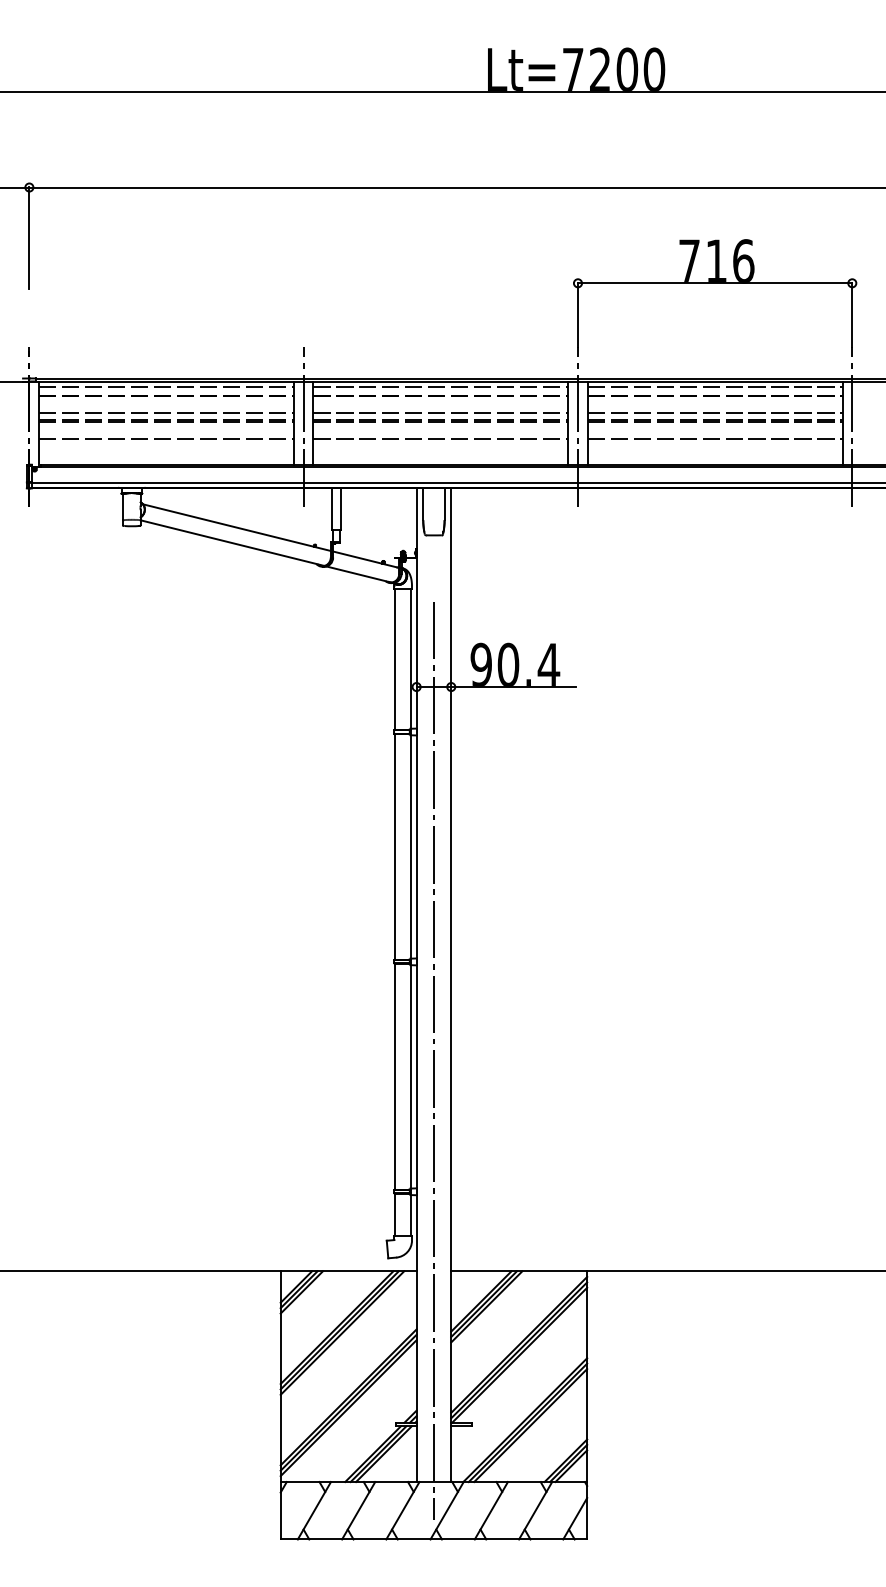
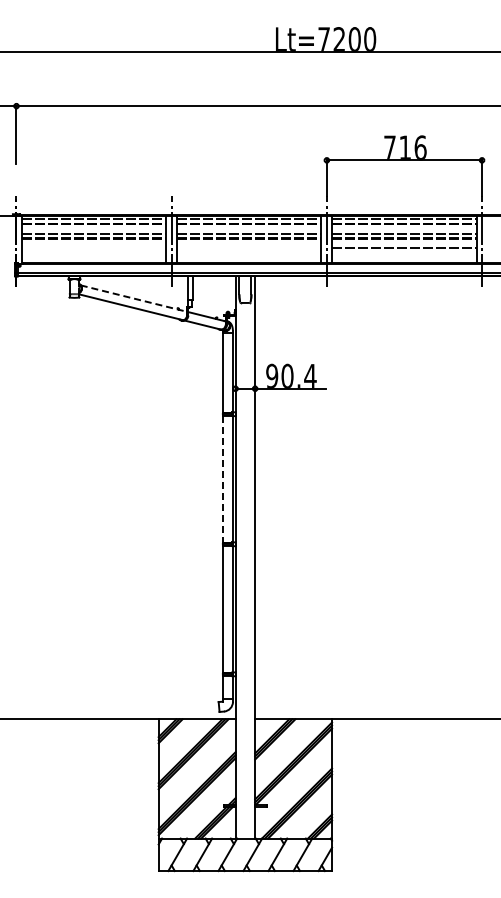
line: (165, 439) -> (93, 248), removed
line: (441, 439) -> (249, 248), removed
line: (236, 527) -> (133, 298), solid -> dashed
line: (395, 847) -> (223, 479), solid -> dashed
line: (434, 1061) -> (245, 600), removed

